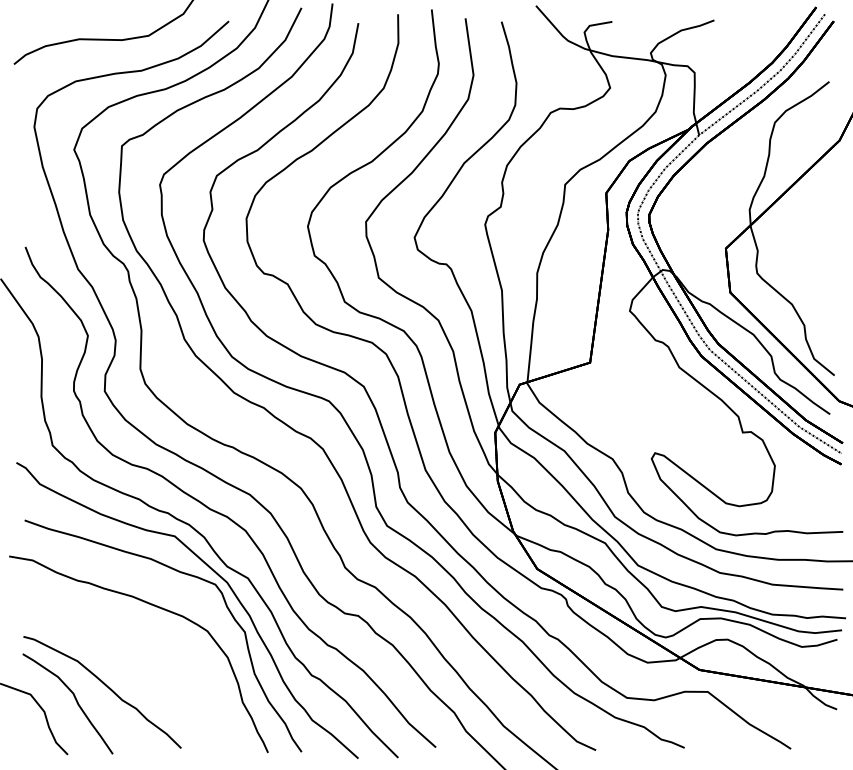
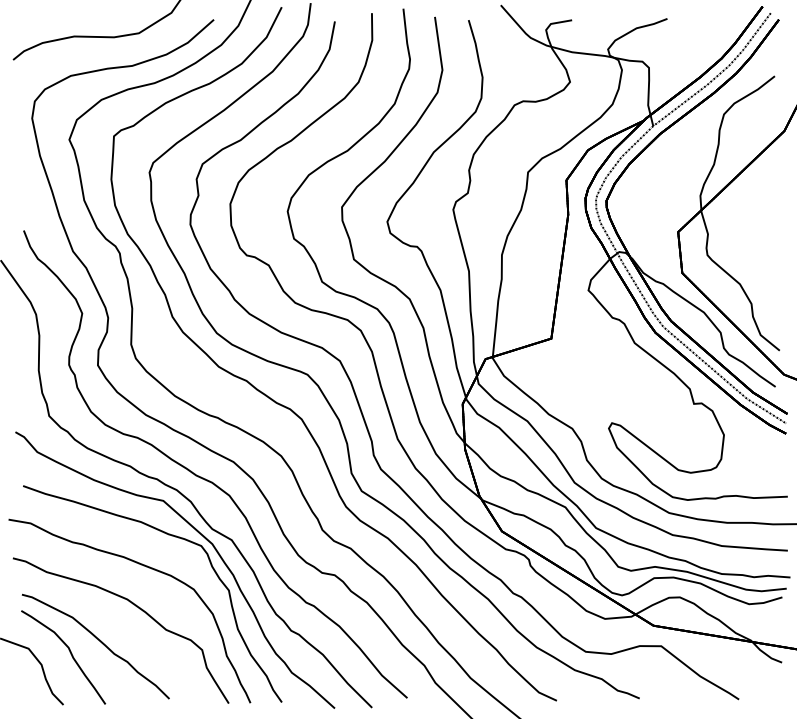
curve: (146, 650) -> (136, 607), added

